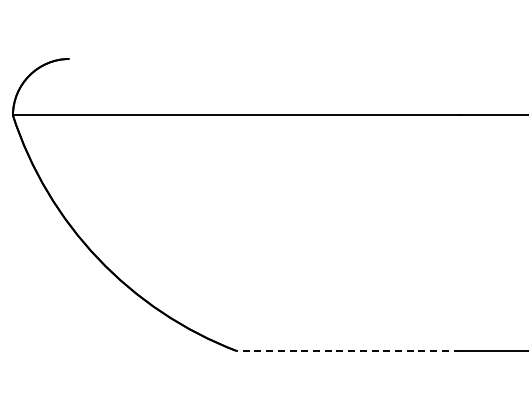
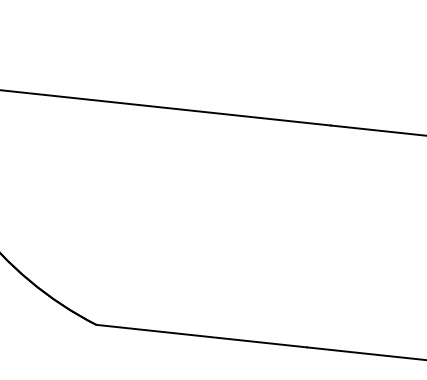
line: (348, 351) -> (201, 336), dashed -> solid

